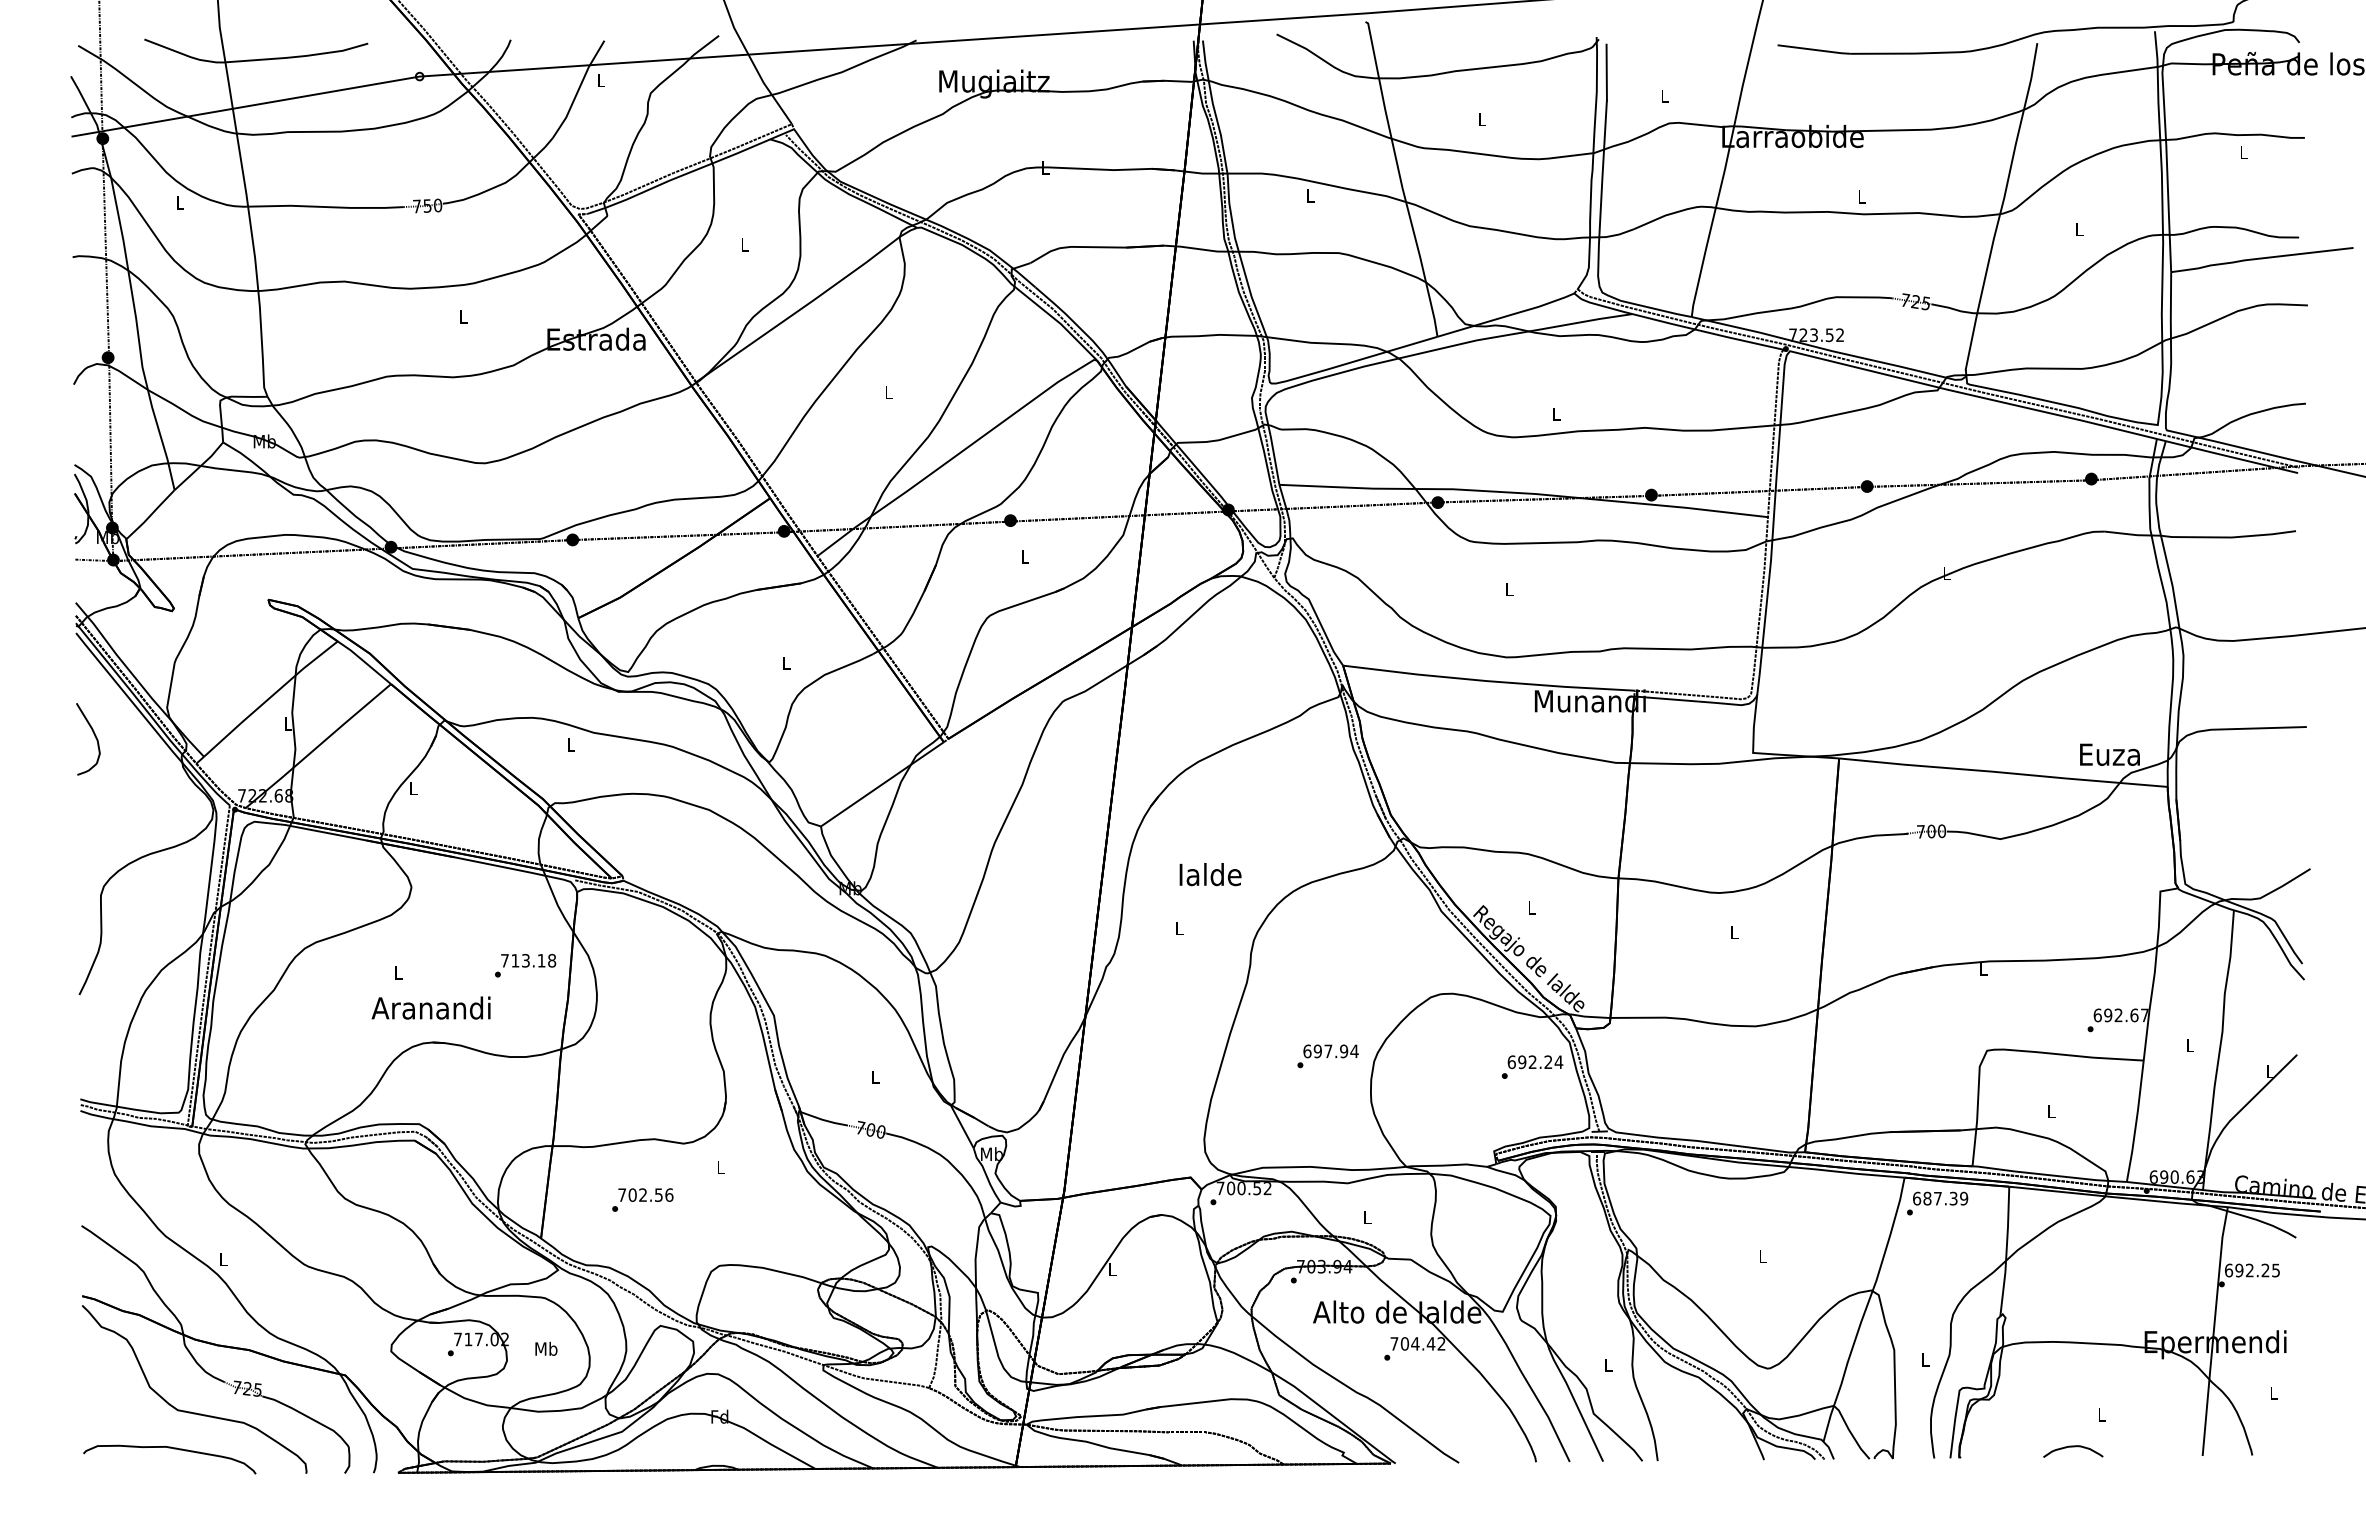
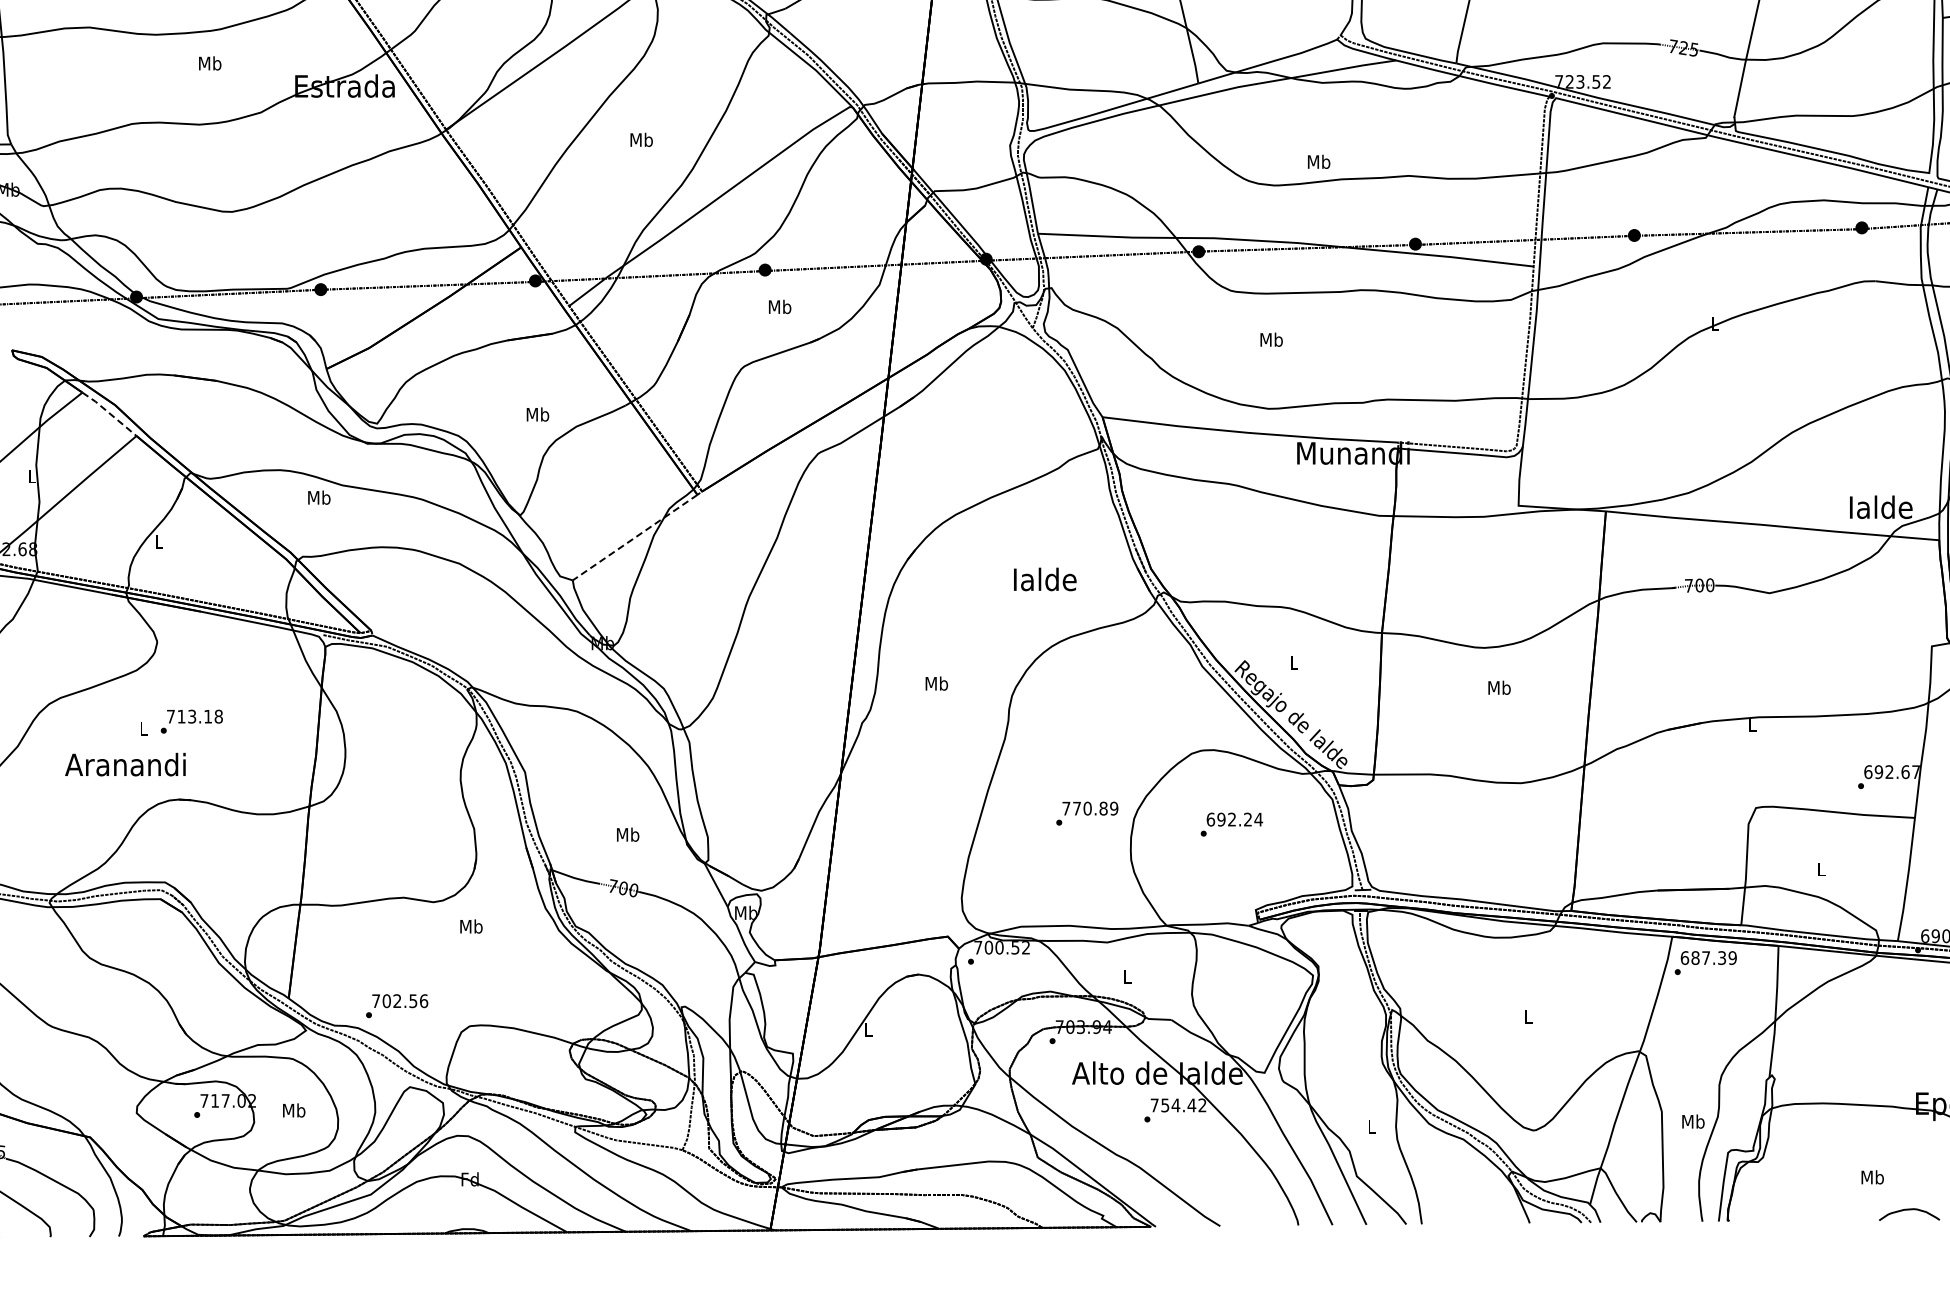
text: (463, 316) -> (210, 62), L -> Mb
text: (888, 392) -> (641, 140), L -> Mb
text: (1556, 413) -> (1319, 161), L -> Mb
text: (1025, 556) -> (780, 306), L -> Mb
text: (1509, 589) -> (1271, 339), L -> Mb
line: (364, 661) -> (109, 412), solid -> dashed
text: (786, 663) -> (537, 415), L -> Mb
text: (571, 744) -> (319, 497), L -> Mb
text: (2110, 753) -> (1881, 506), Euza -> Ialde
line: (882, 784) -> (635, 537), solid -> dashed
text: (1210, 874) -> (1045, 579), moved
text: (1179, 928) -> (936, 683), L -> Mb
text: (1734, 932) -> (1499, 687), L -> Mb
text: (525, 965) -> (191, 721), moved
text: (430, 1007) -> (124, 764), moved
text: (1330, 1051) -> (1089, 808), 697.94 -> 770.89
text: (1532, 1066) -> (1231, 823), moved
text: (875, 1077) -> (628, 835), L -> Mb
text: (721, 1167) -> (471, 926), L -> Mb
text: (642, 1199) -> (396, 1005), moved
text: (1404, 1343) -> (1164, 1105), 704.42 -> 754.42
text: (1925, 1359) -> (1693, 1121), L -> Mb
text: (2102, 1414) -> (1873, 1177), L -> Mb
curve: (2073, 1447) -> (1909, 1210), moved

